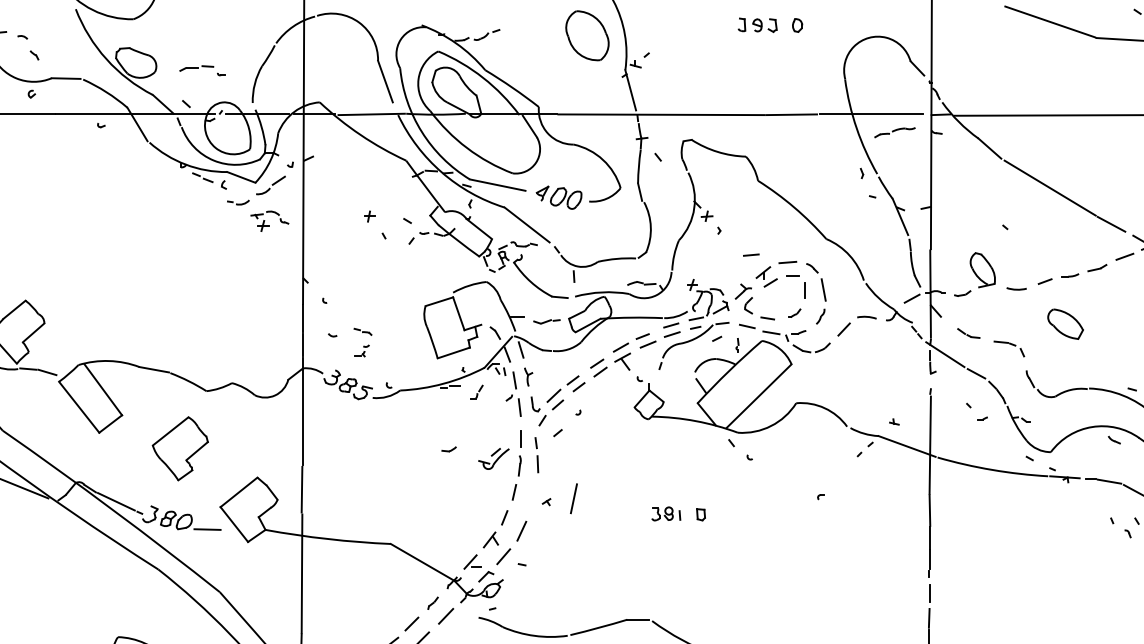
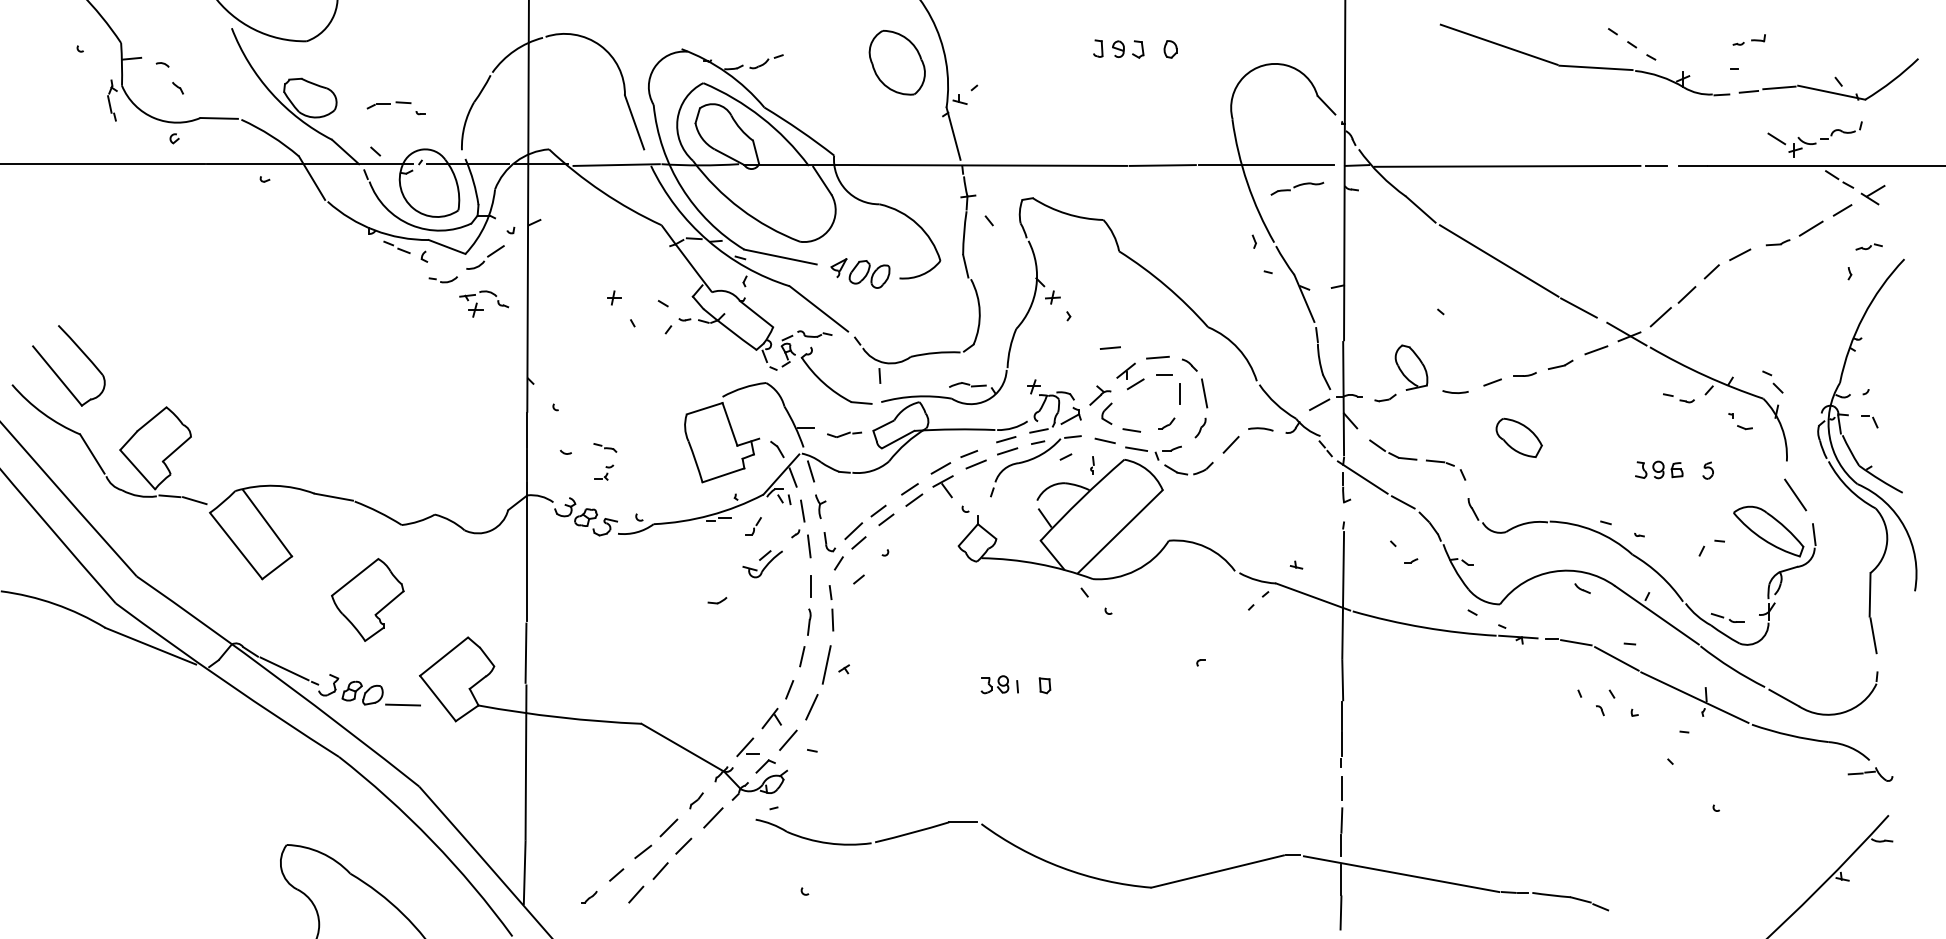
part: (968, 333) -> (1393, 449), size x1.67
part: (493, 459) -> (762, 564), moved
line: (573, 498) -> (826, 664), moved

